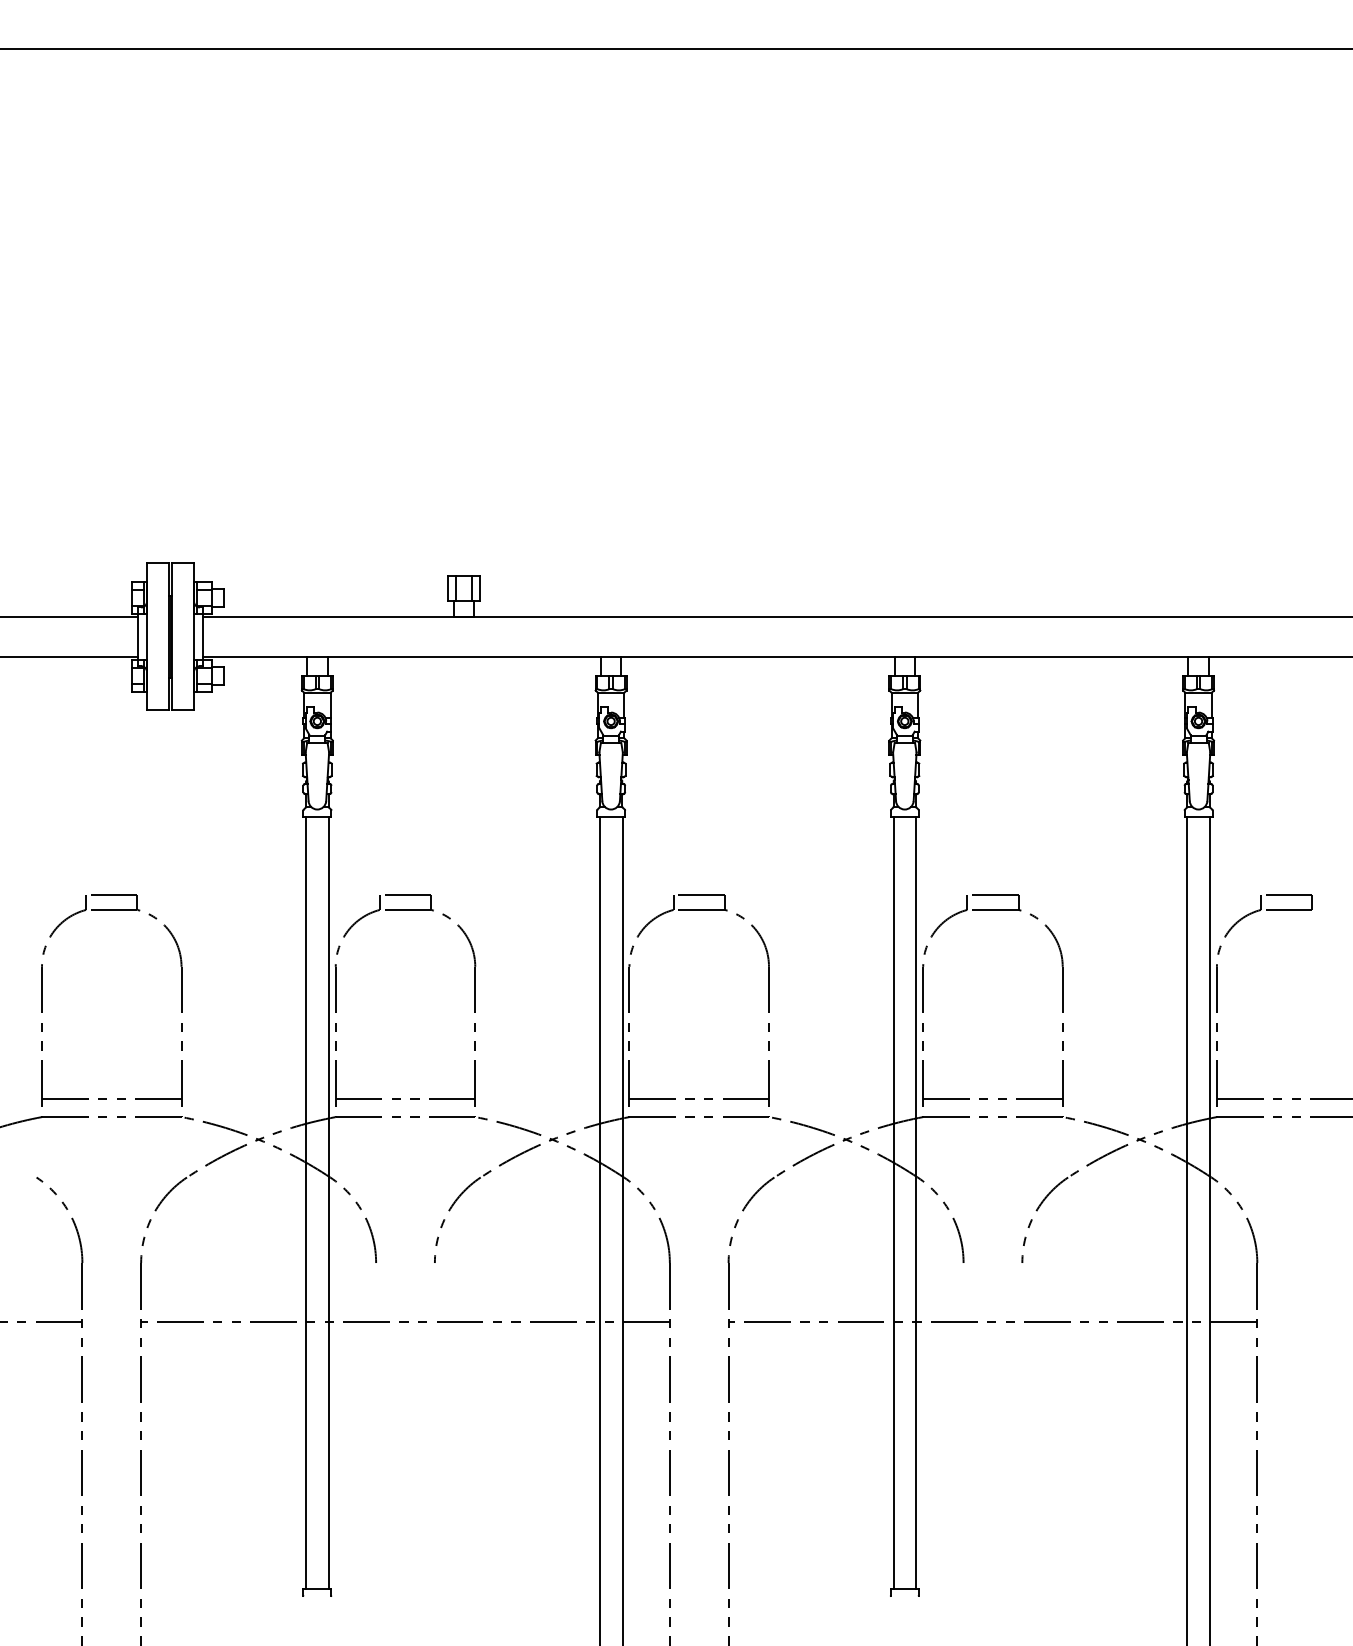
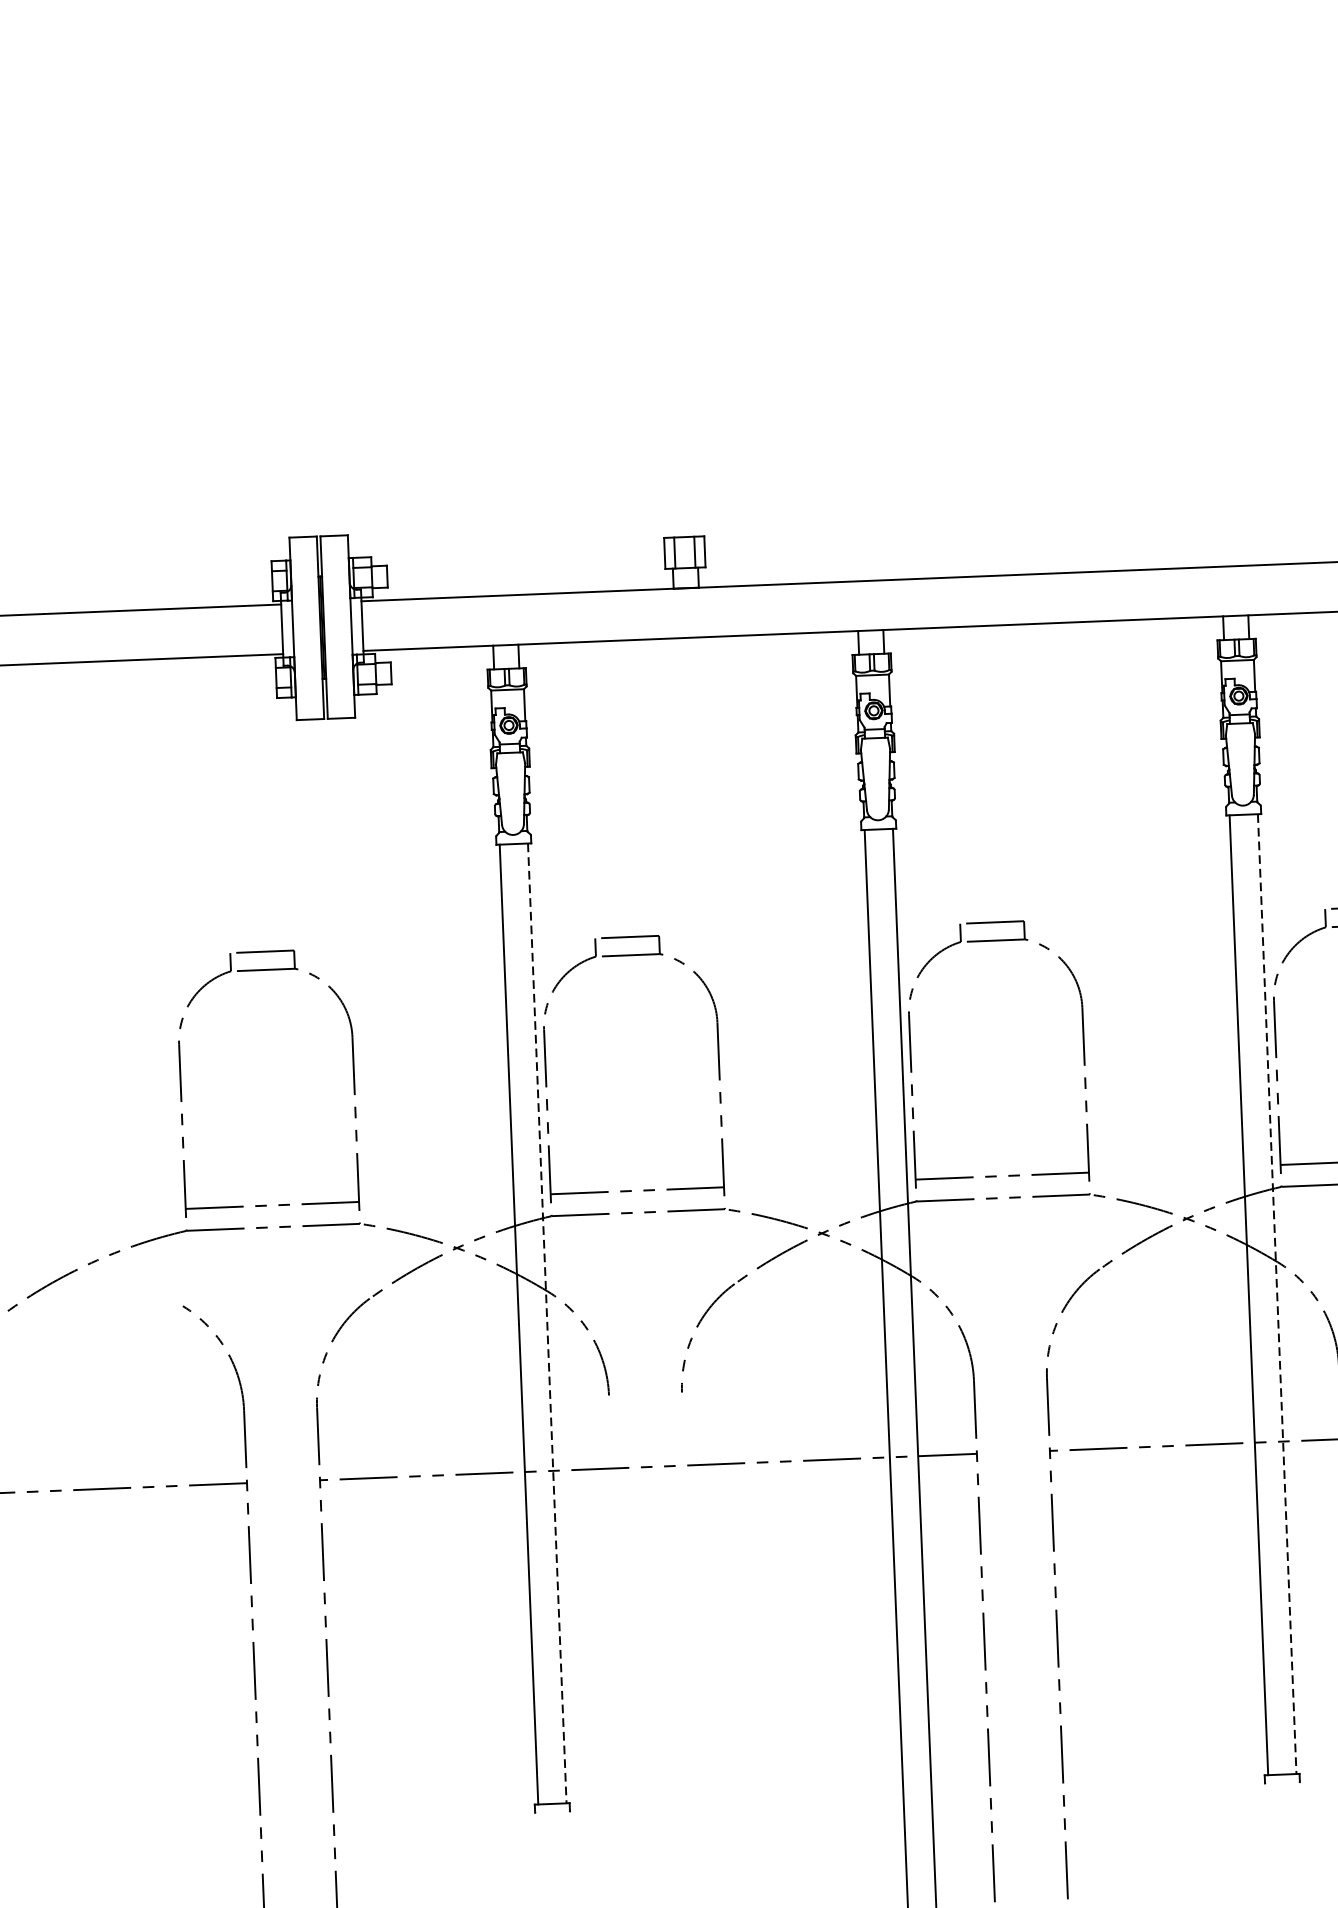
line: (328, 1203) -> (546, 1323), solid -> dashed
line: (916, 1203) -> (1277, 1294), solid -> dashed

